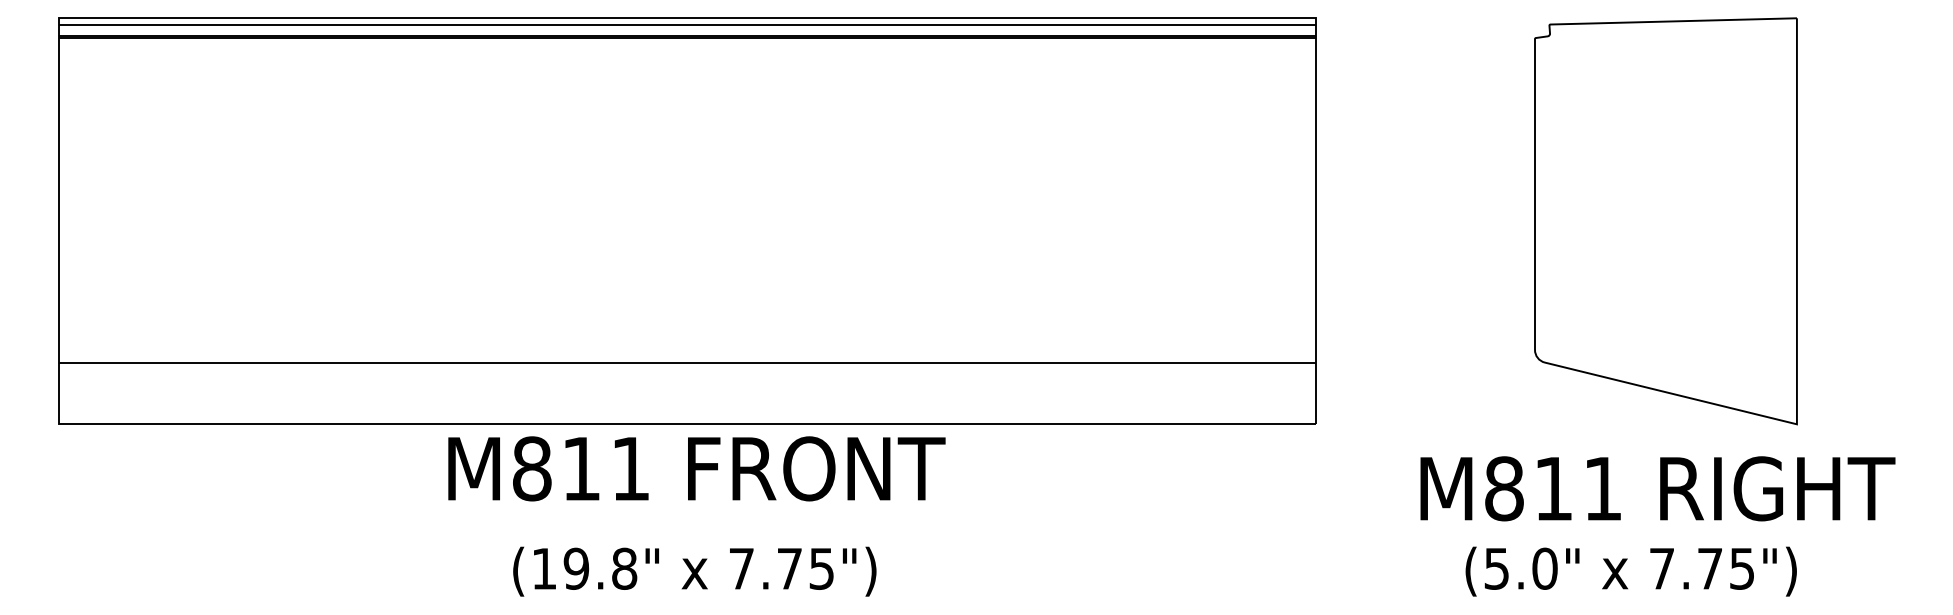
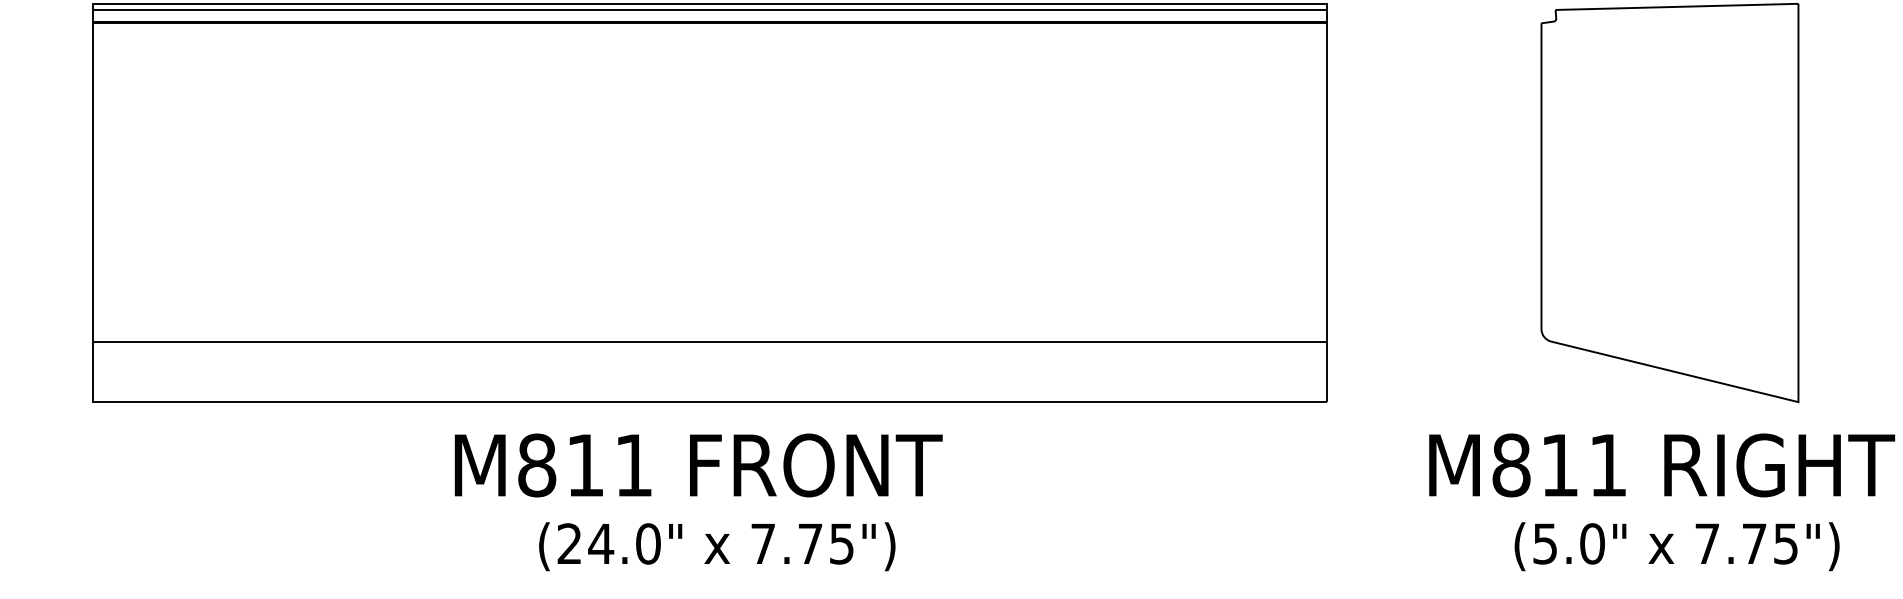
text: (696, 468) -> (698, 465), moved
text: (584, 568) -> (609, 543), (19.8" -> (24.0"
text: (1630, 571) -> (1676, 546), moved

